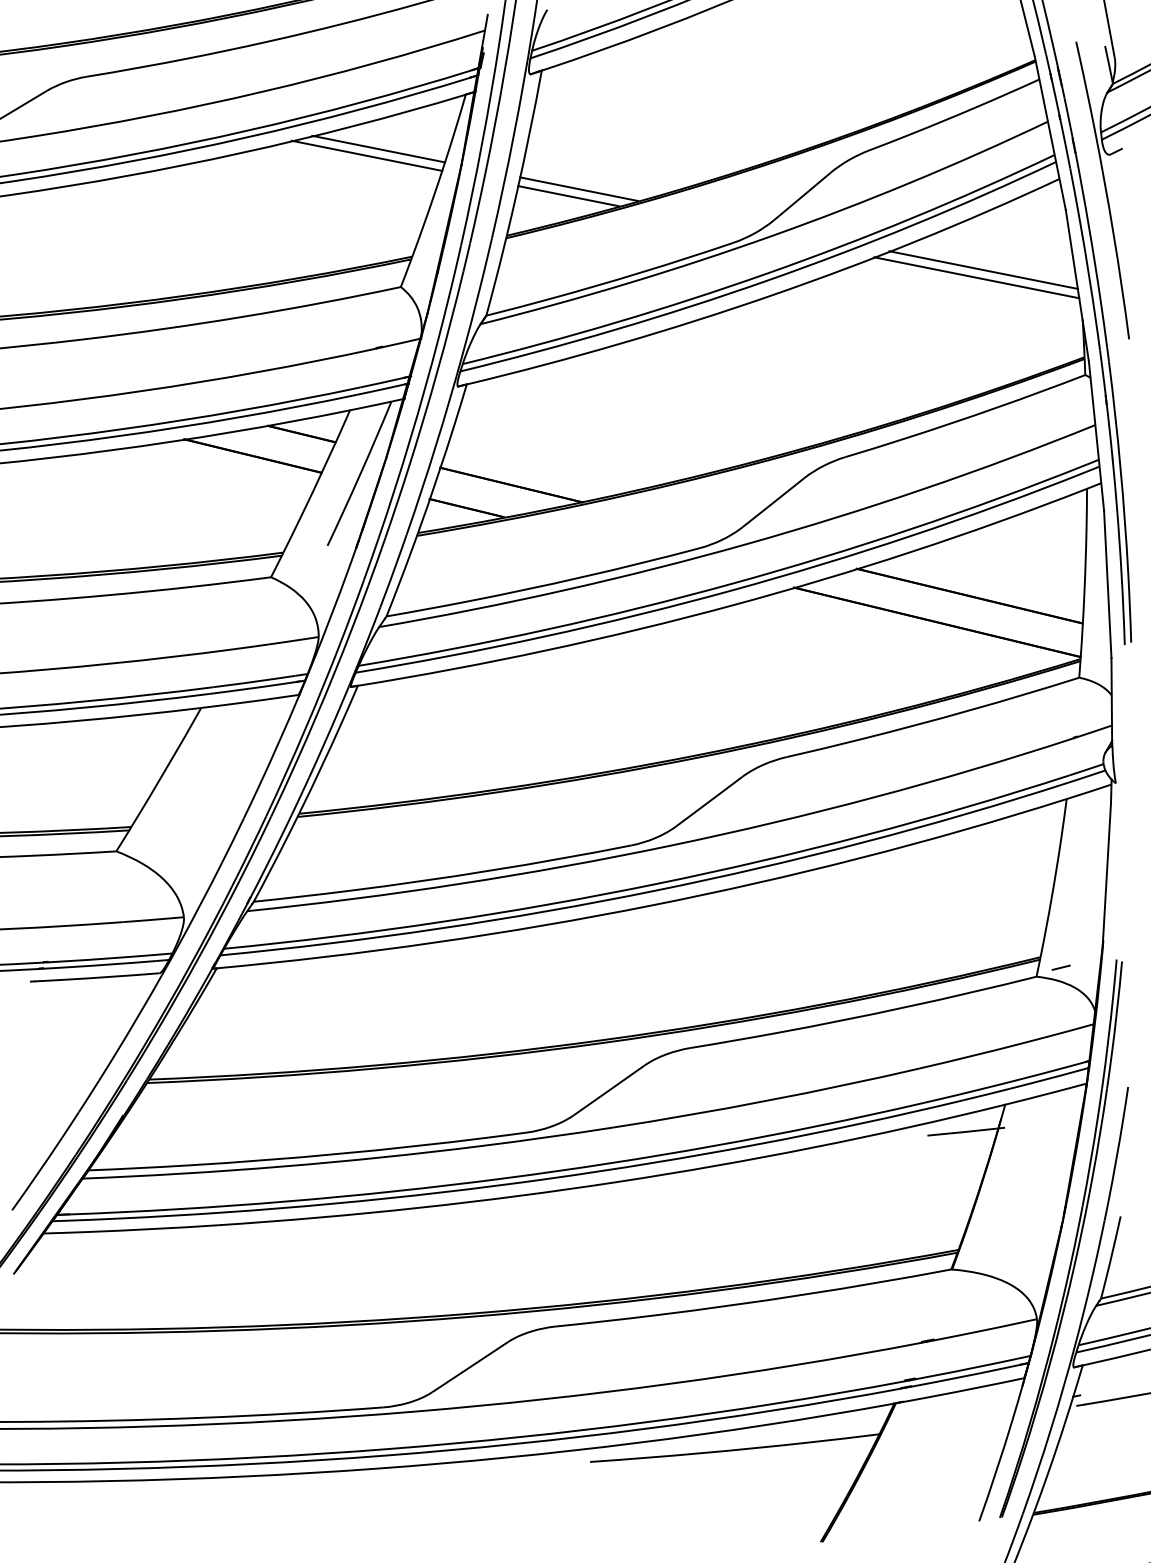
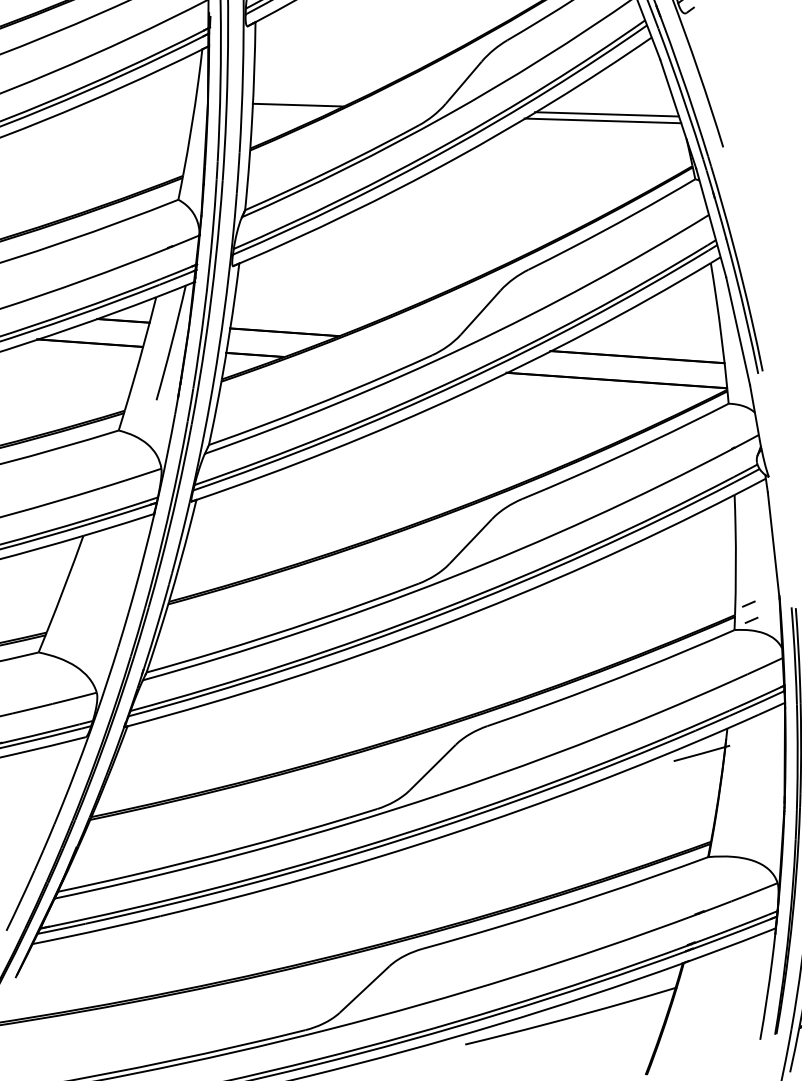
line: (378, 148) -> (144, 100), removed
line: (366, 155) -> (136, 106), removed
line: (568, 196) -> (290, 111), removed
line: (1060, 945) -> (748, 604), added

